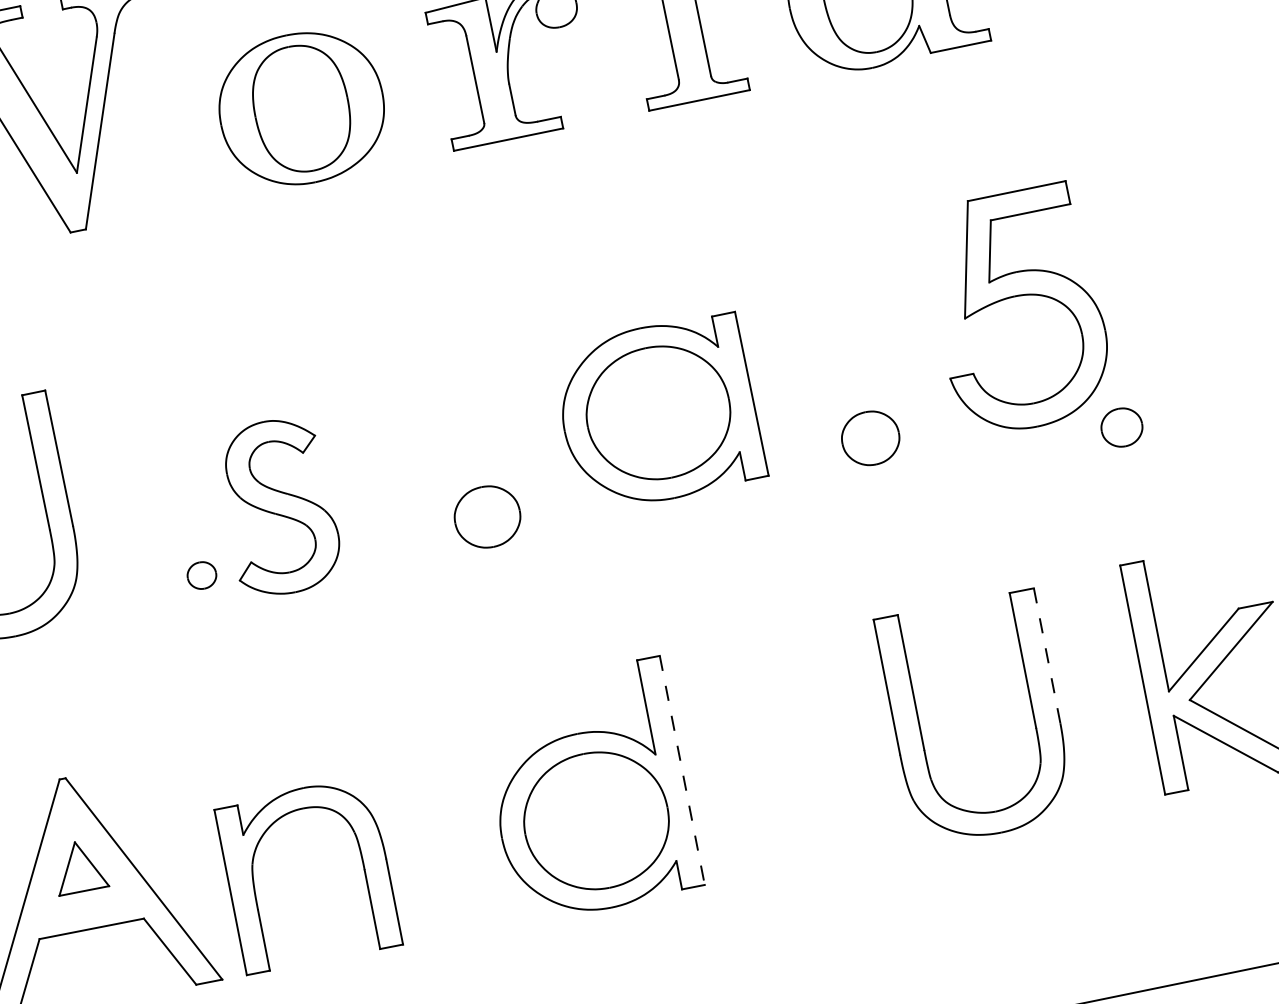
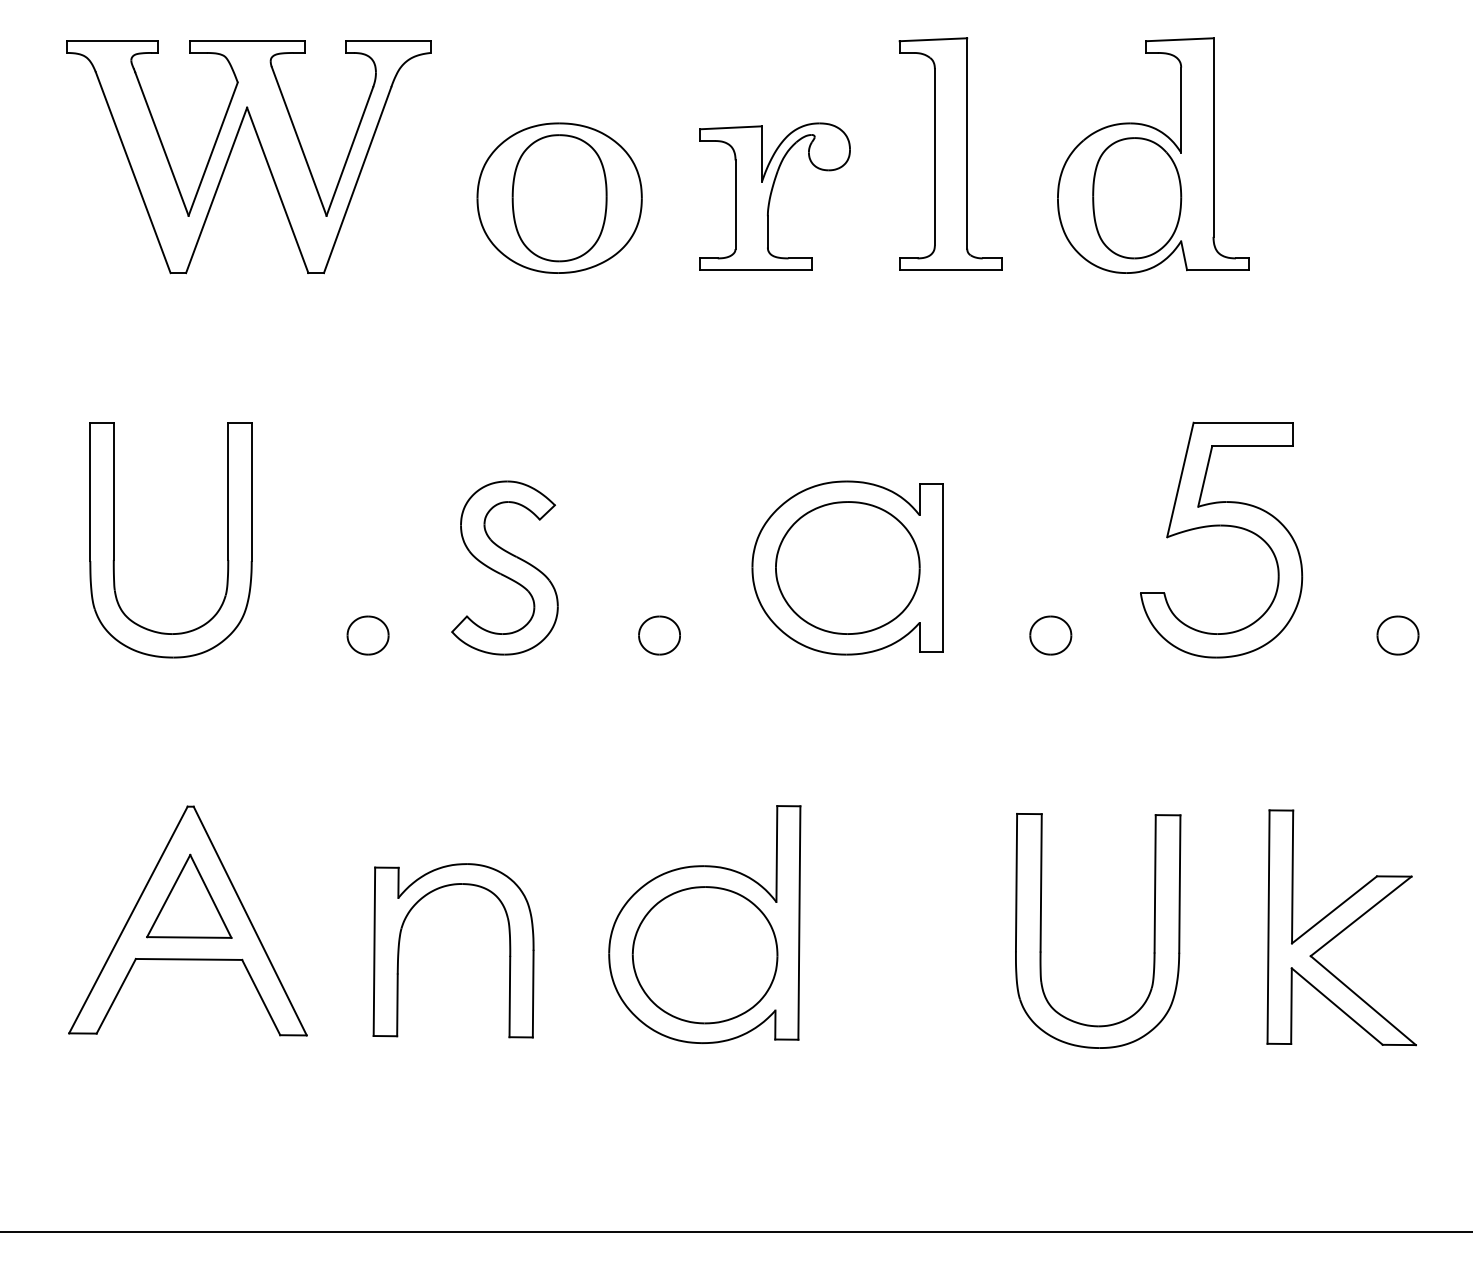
part: (1121, 427) -> (1397, 635), moved
part: (870, 438) -> (1050, 635), size x0.71
part: (278, 506) -> (504, 567), moved
part: (487, 516) -> (659, 635), size x0.62
part: (201, 575) -> (367, 635), size x1.43
line: (1046, 656) -> (1179, 884), dashed -> solid
line: (682, 770) -> (799, 923), dashed -> solid
part: (79, 866) -> (189, 895), size x1.67
part: (254, 877) -> (400, 941), moved

